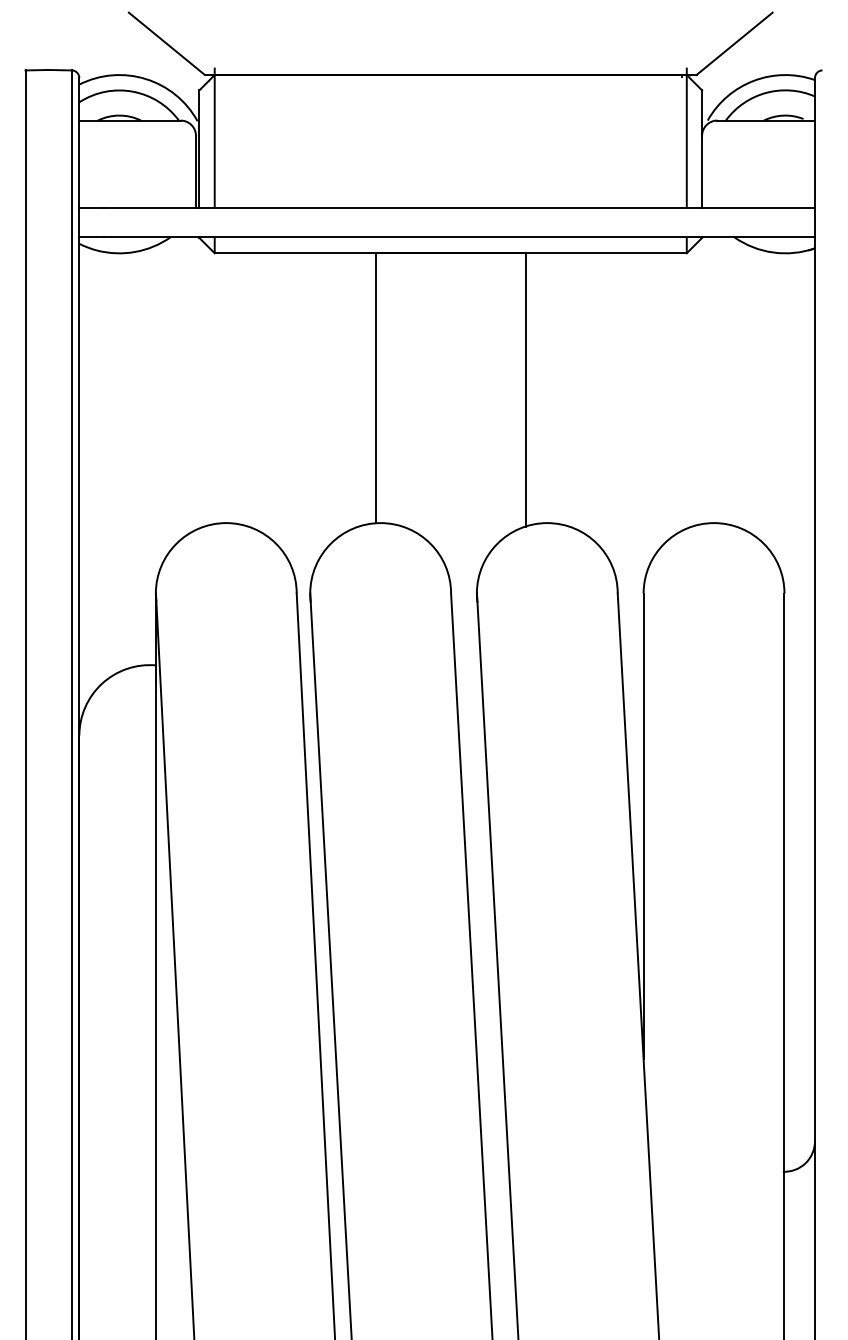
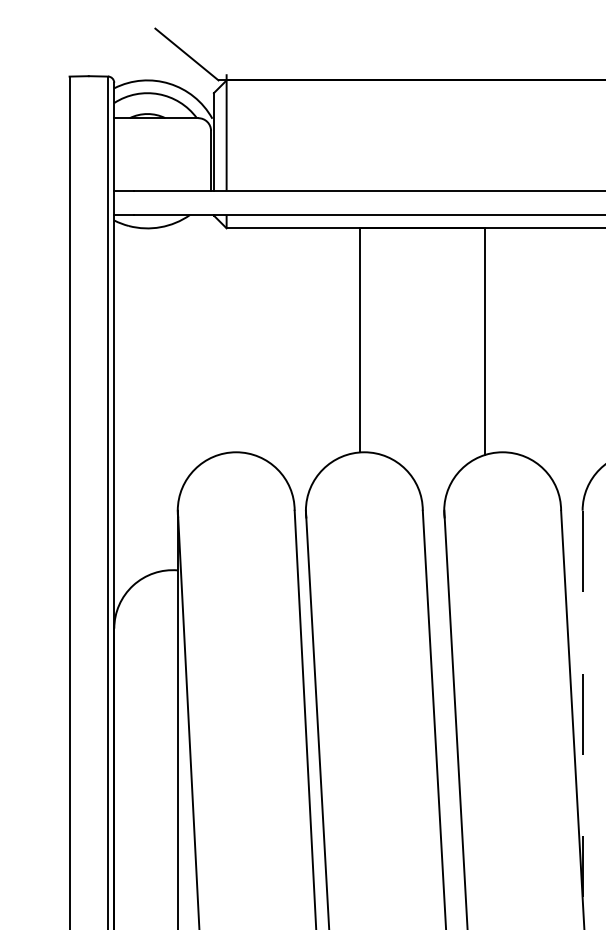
line: (643, 826) -> (582, 704), solid -> dashed

